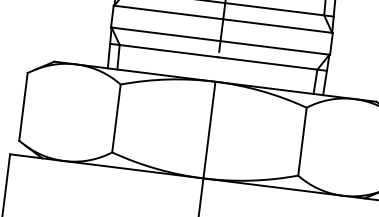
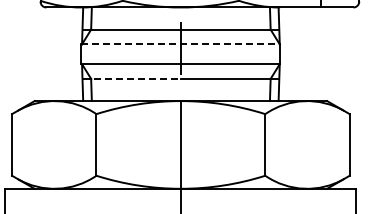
line: (223, 19) -> (181, 44), solid -> dashed
line: (165, 50) -> (132, 78), solid -> dashed

